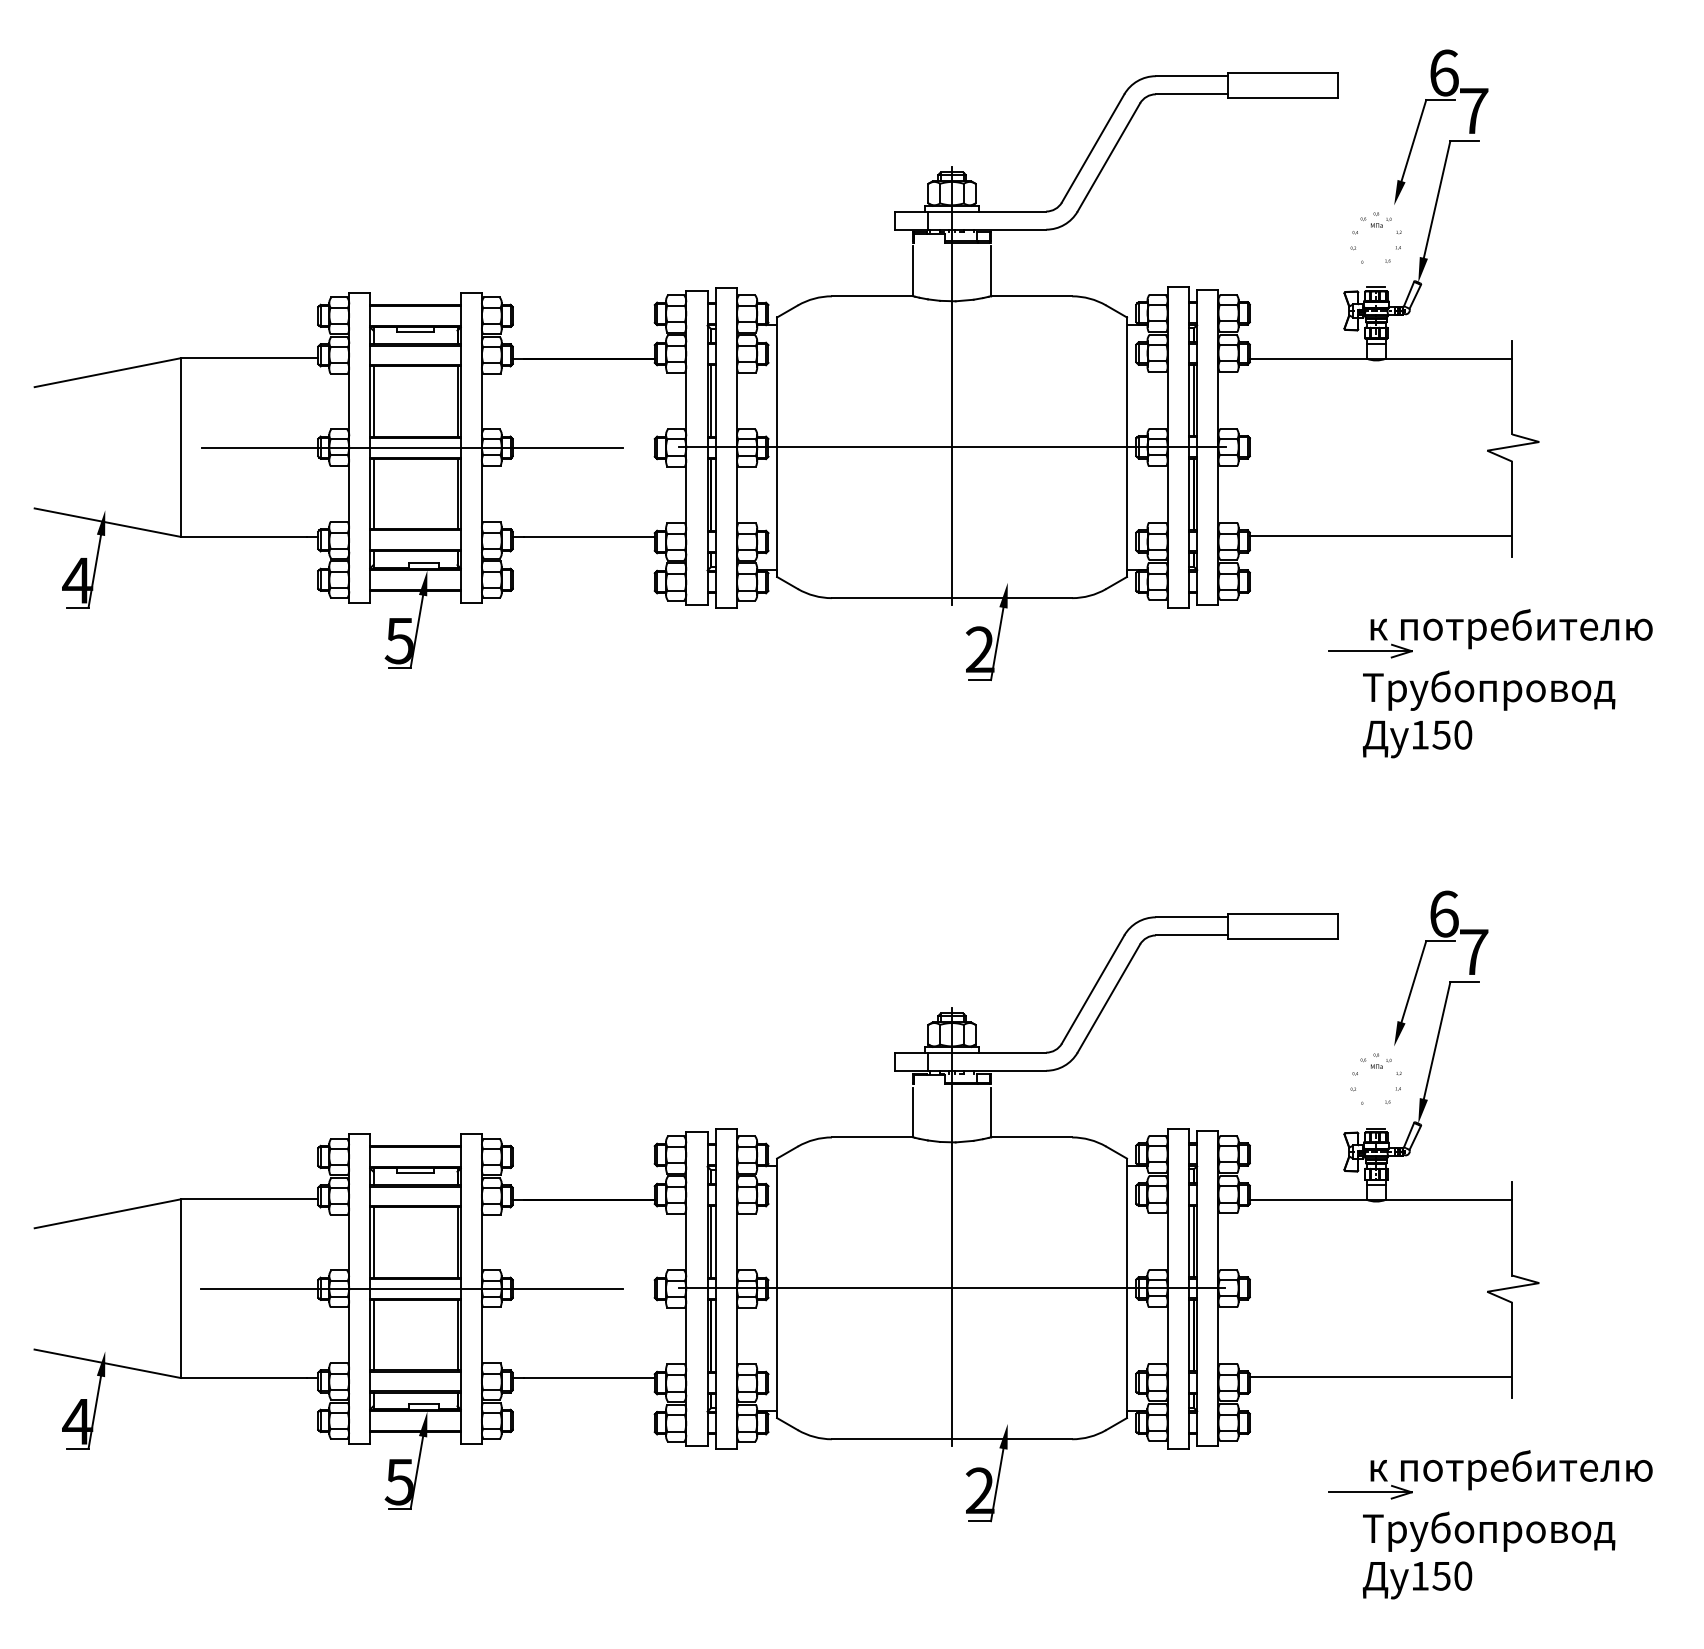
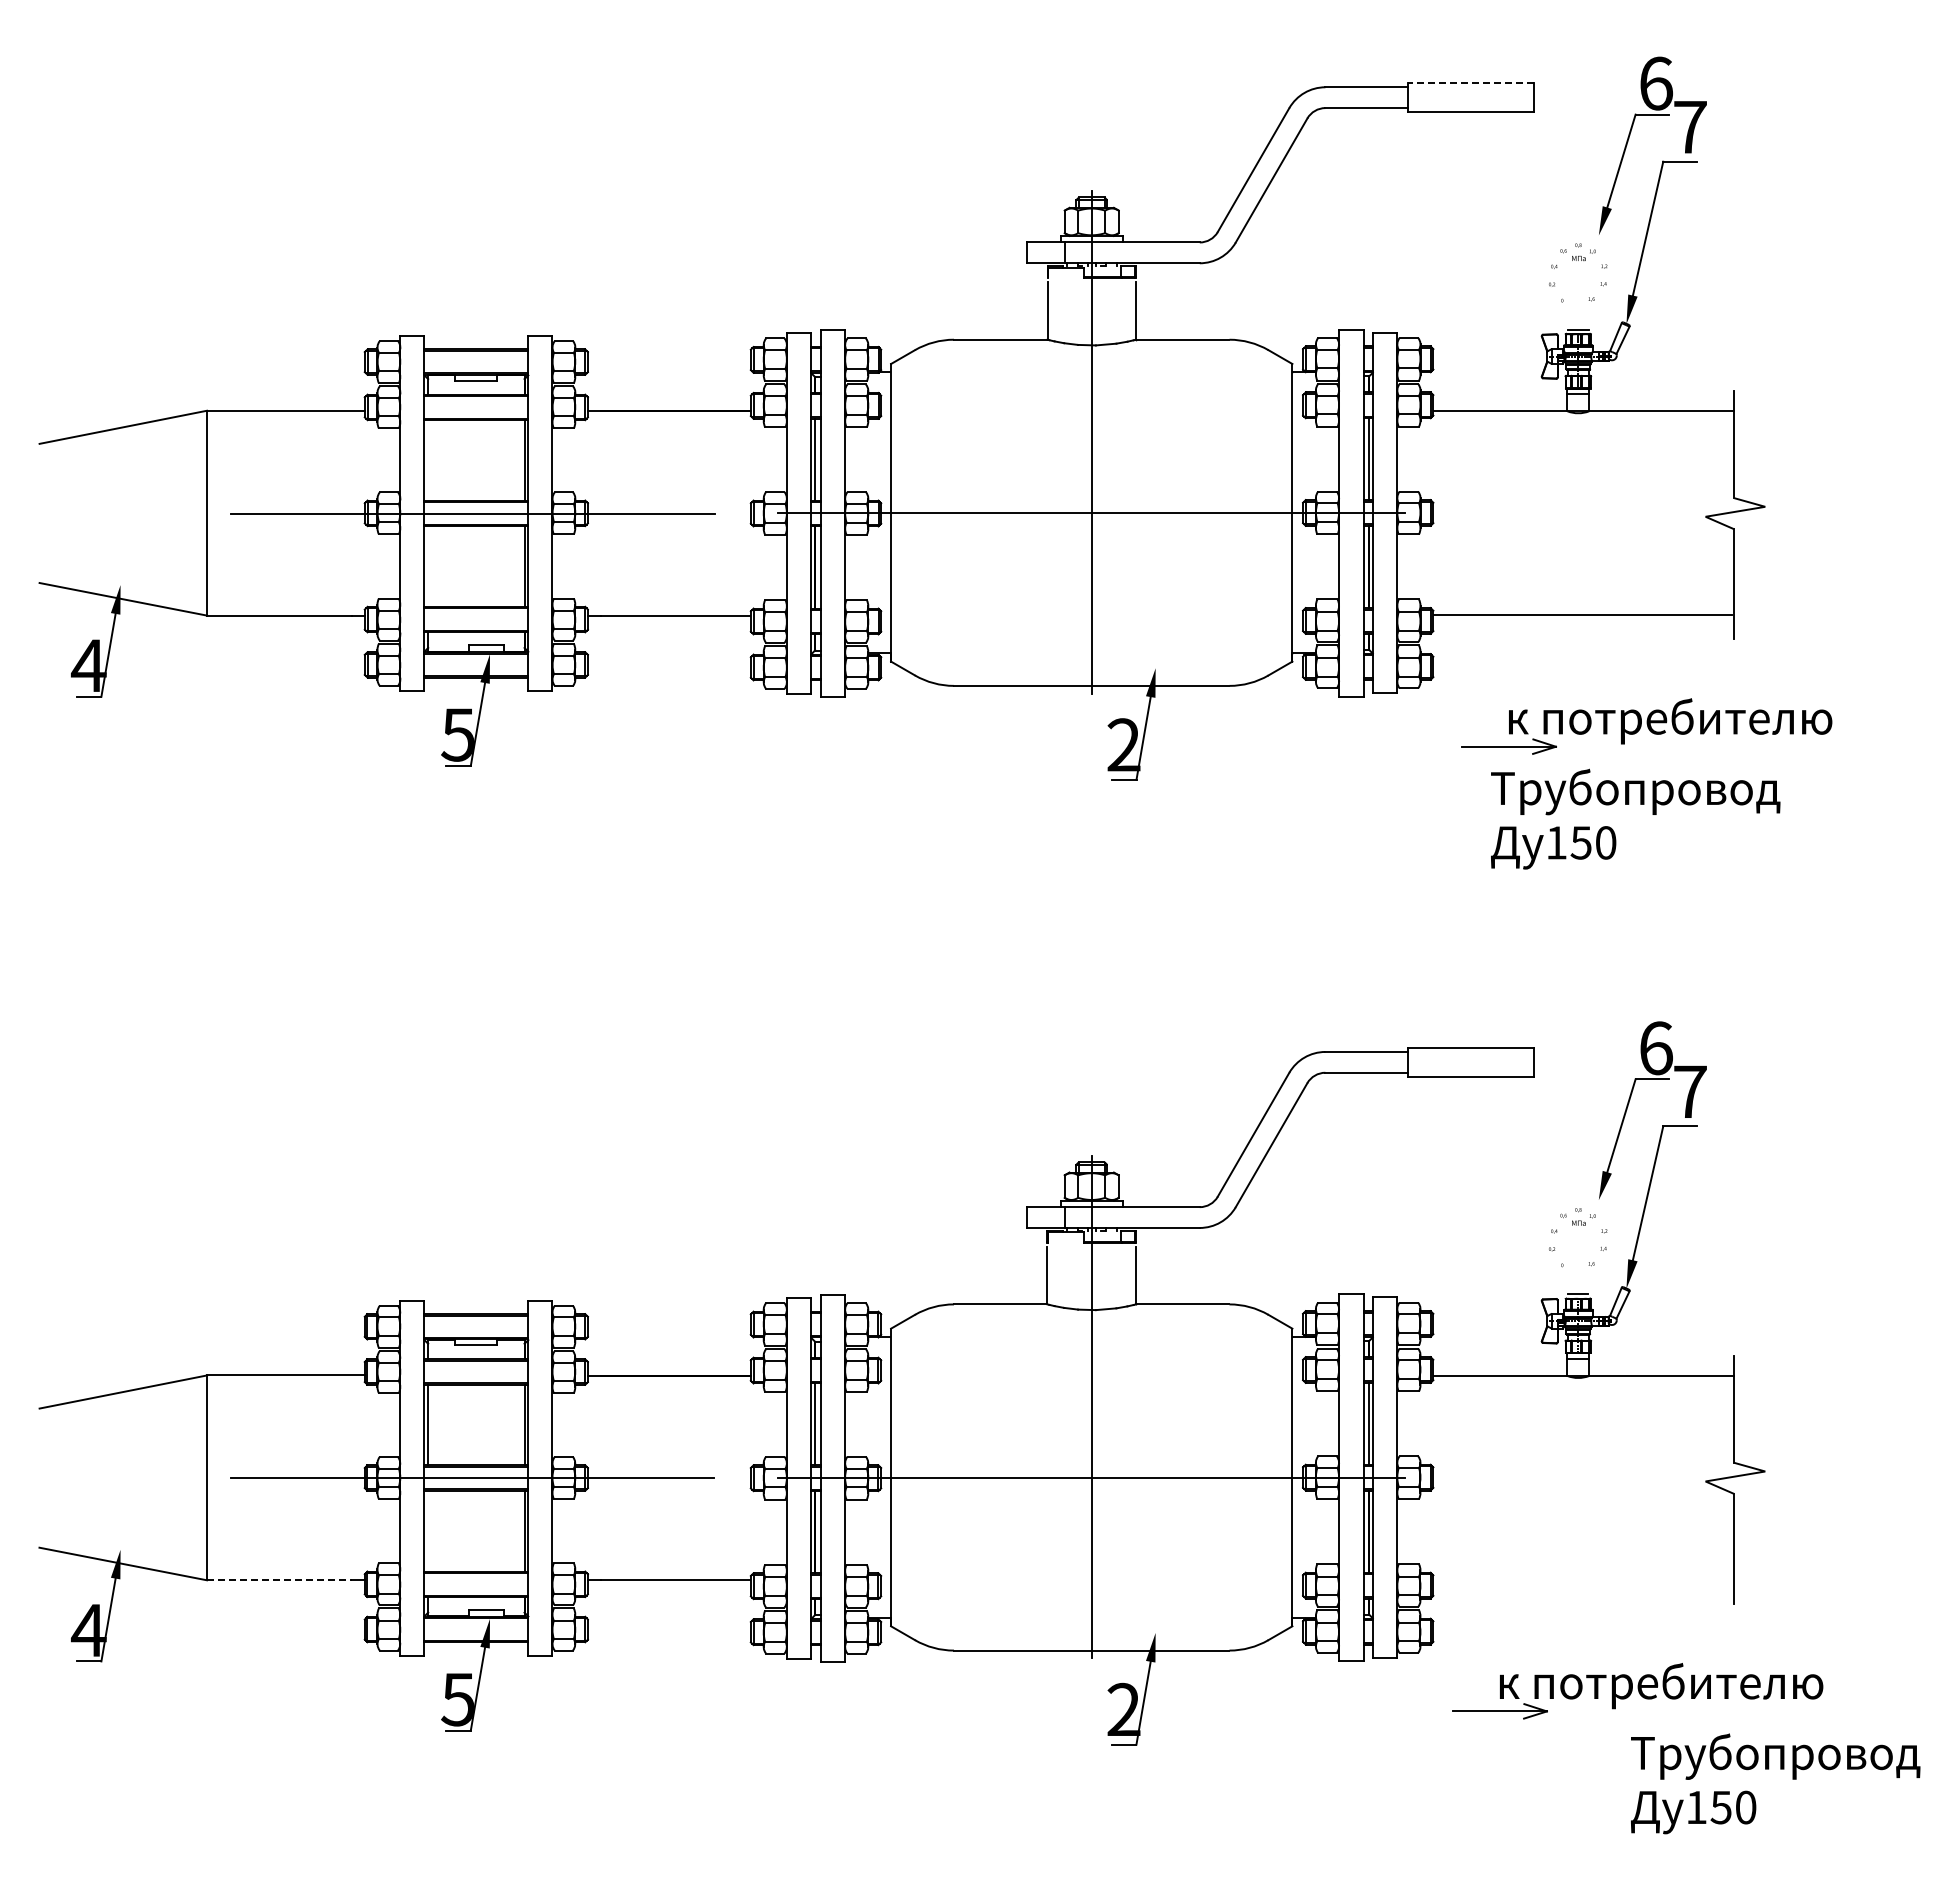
line: (1282, 72) -> (1470, 83), solid -> dashed
line: (373, 401) -> (428, 460), removed
line: (373, 494) -> (428, 566), removed
part: (1490, 633) -> (1646, 726), moved
text: (1488, 713) -> (1635, 818), moved
line: (373, 1334) -> (428, 1530), removed
line: (1379, 1377) -> (1582, 1579), removed
line: (243, 1378) -> (279, 1580), solid -> dashed
part: (1490, 1474) -> (1637, 1691), moved
text: (1488, 1555) -> (1775, 1783), moved

